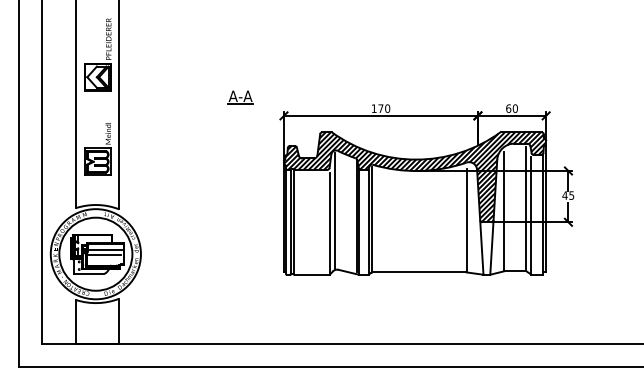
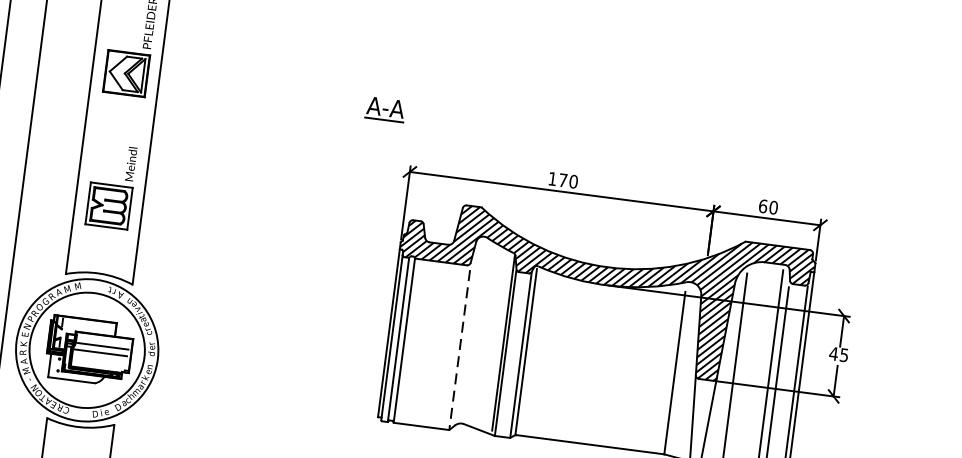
part: (240, 97) -> (385, 109), moved
line: (335, 210) -> (471, 330), removed
line: (329, 223) -> (459, 349), solid -> dashed

